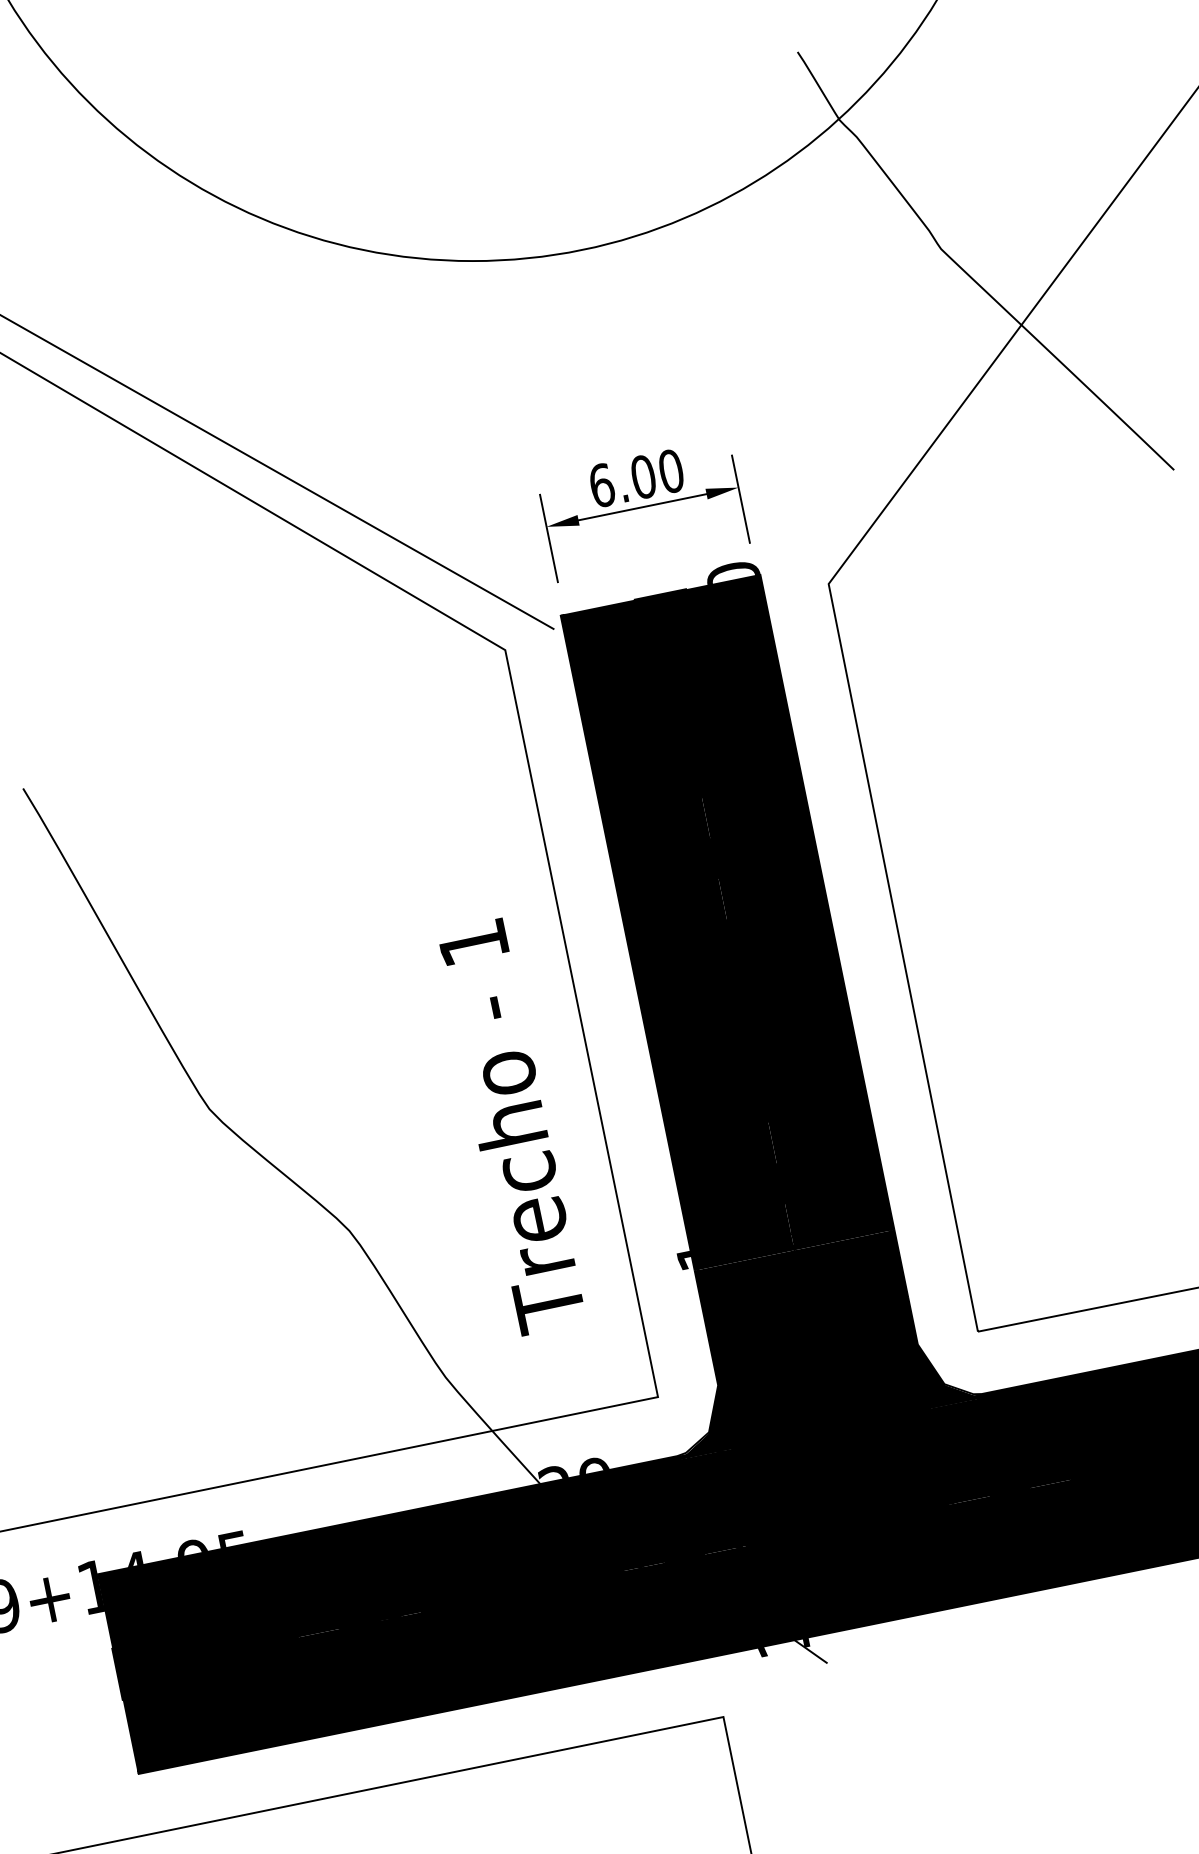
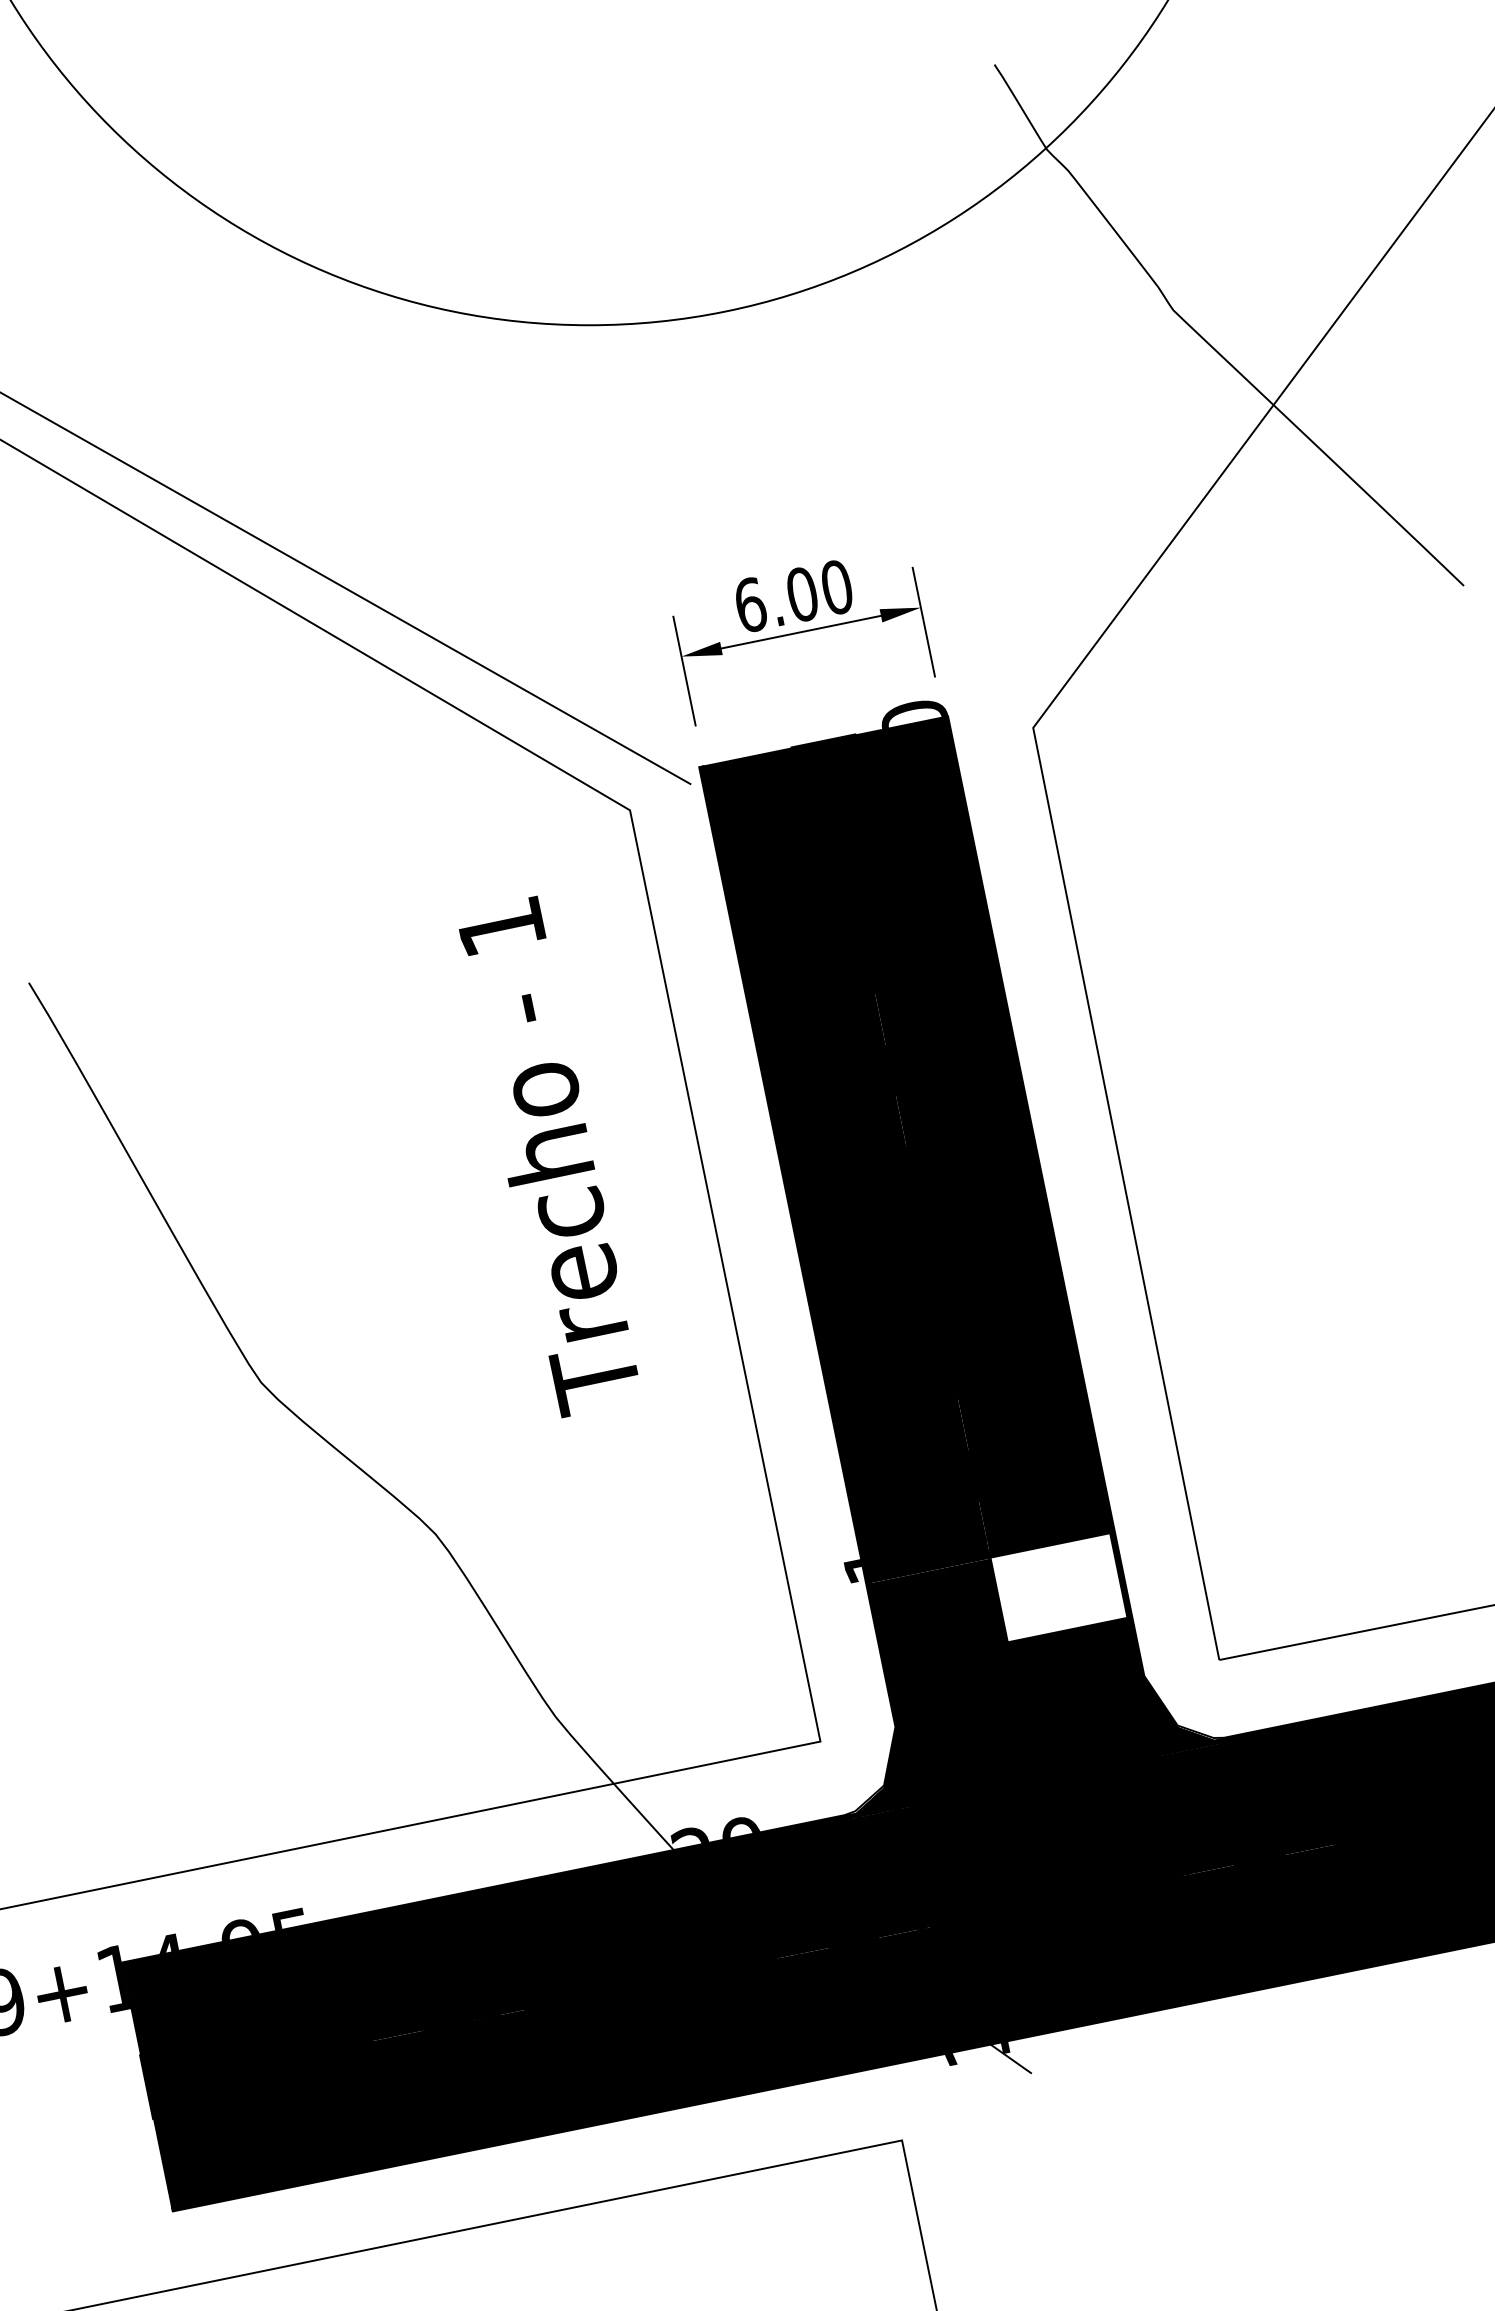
text: (511, 1126) -> (548, 1156), moved
fill: (848, 1274) -> (1058, 1588), removed

